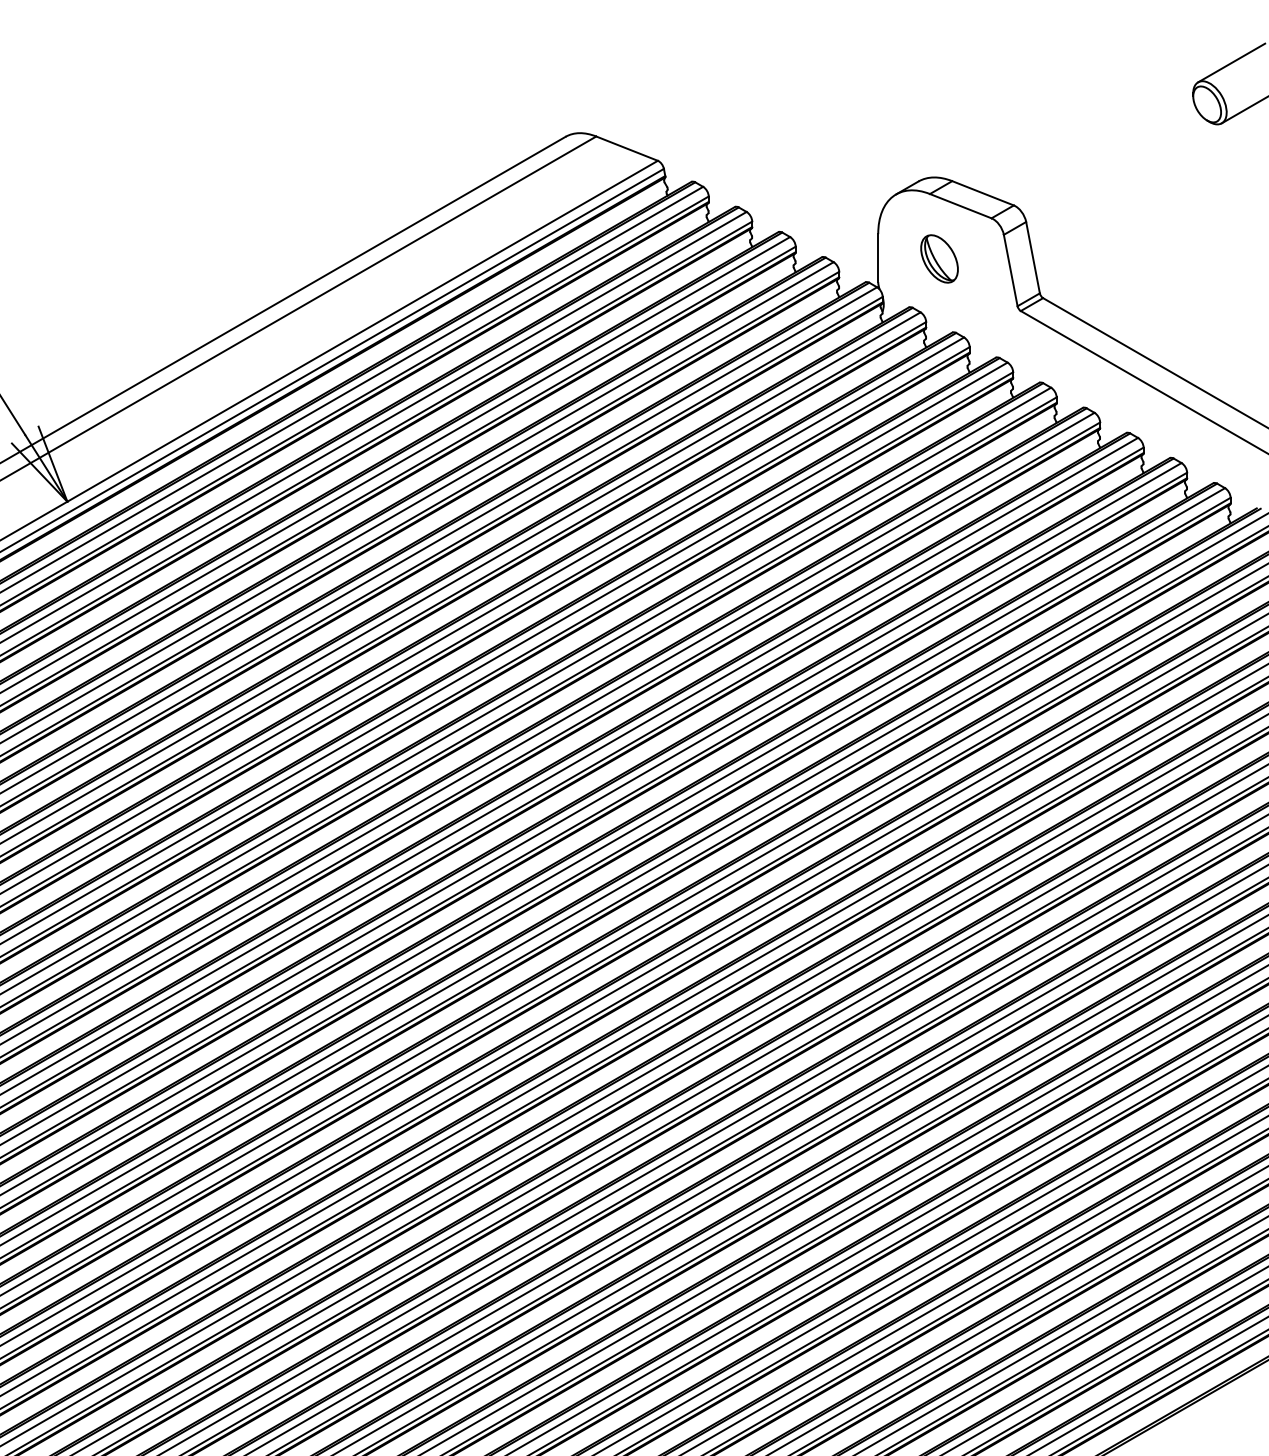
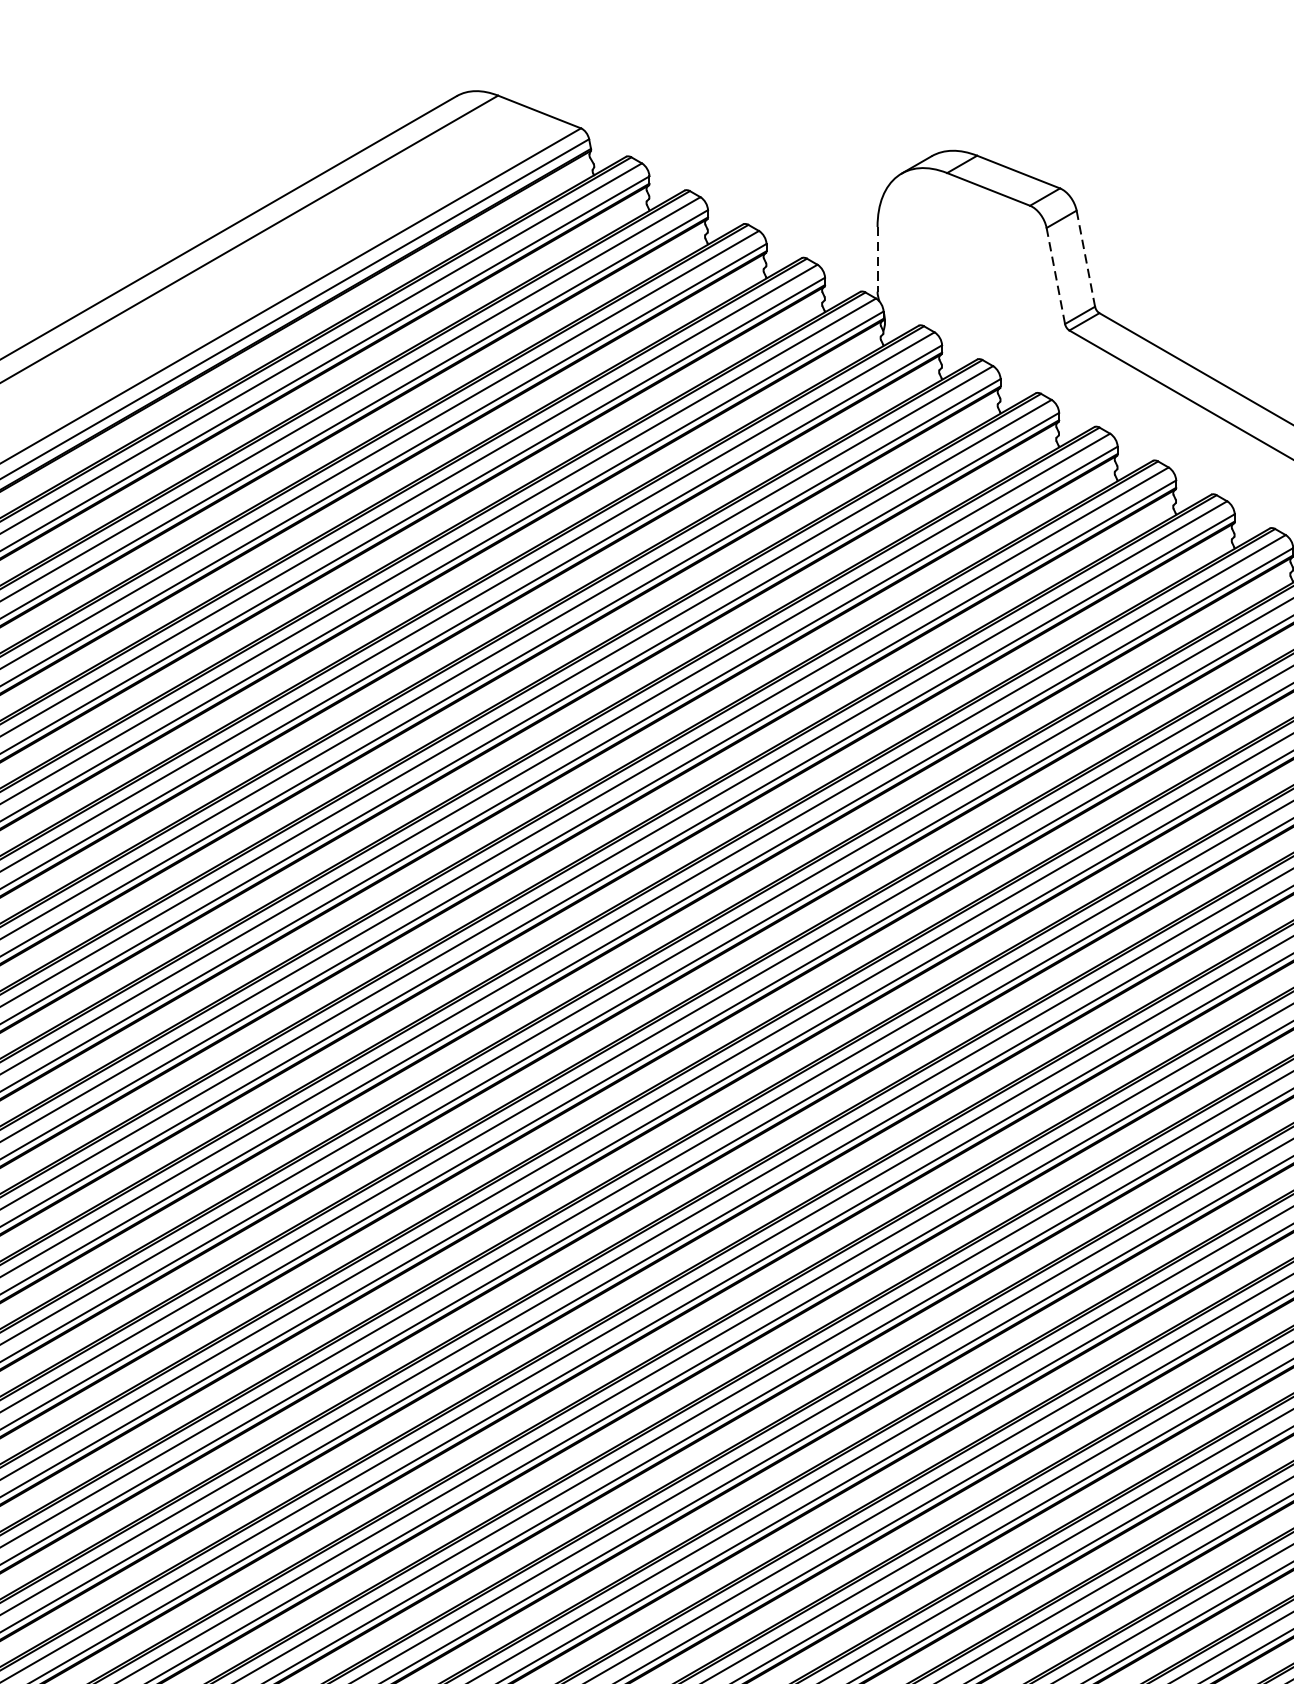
line: (878, 258) -> (877, 259), solid -> dashed
part: (939, 258) -> (959, 259), removed
line: (1033, 258) -> (1086, 259), solid -> dashed
line: (1010, 270) -> (1055, 275), solid -> dashed

